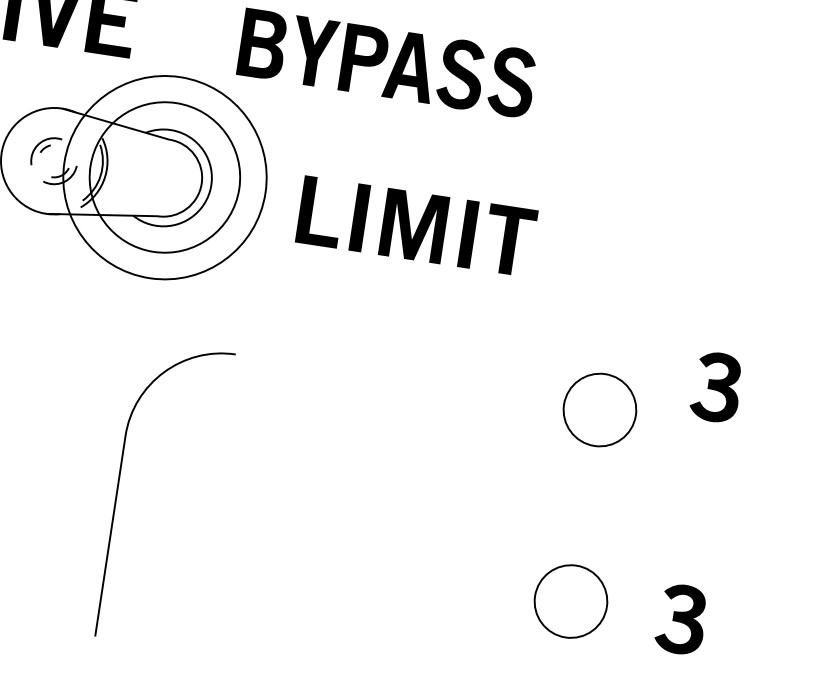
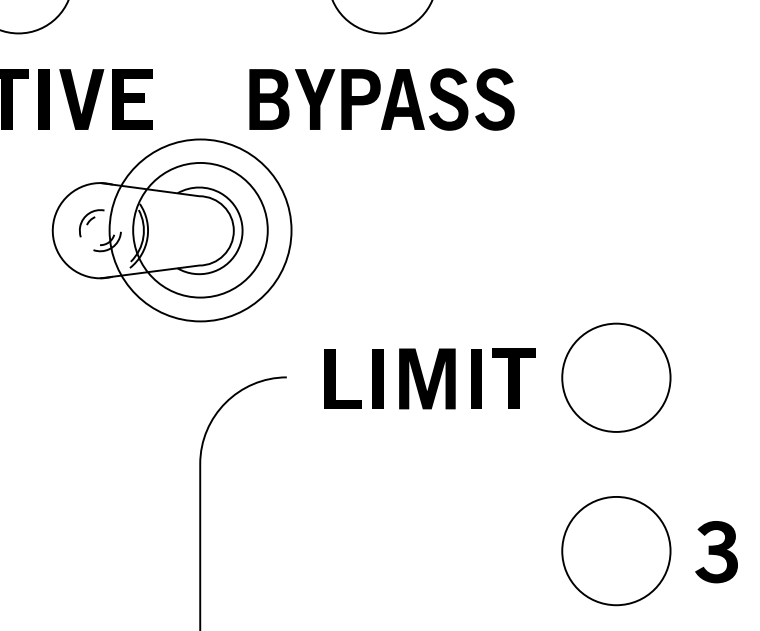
part: (416, 225) -> (429, 378), moved
part: (716, 387) -> (716, 342), removed
circle: (600, 409) -> (616, 377), size x1.67
circle: (571, 600) -> (616, 550), size x1.67

